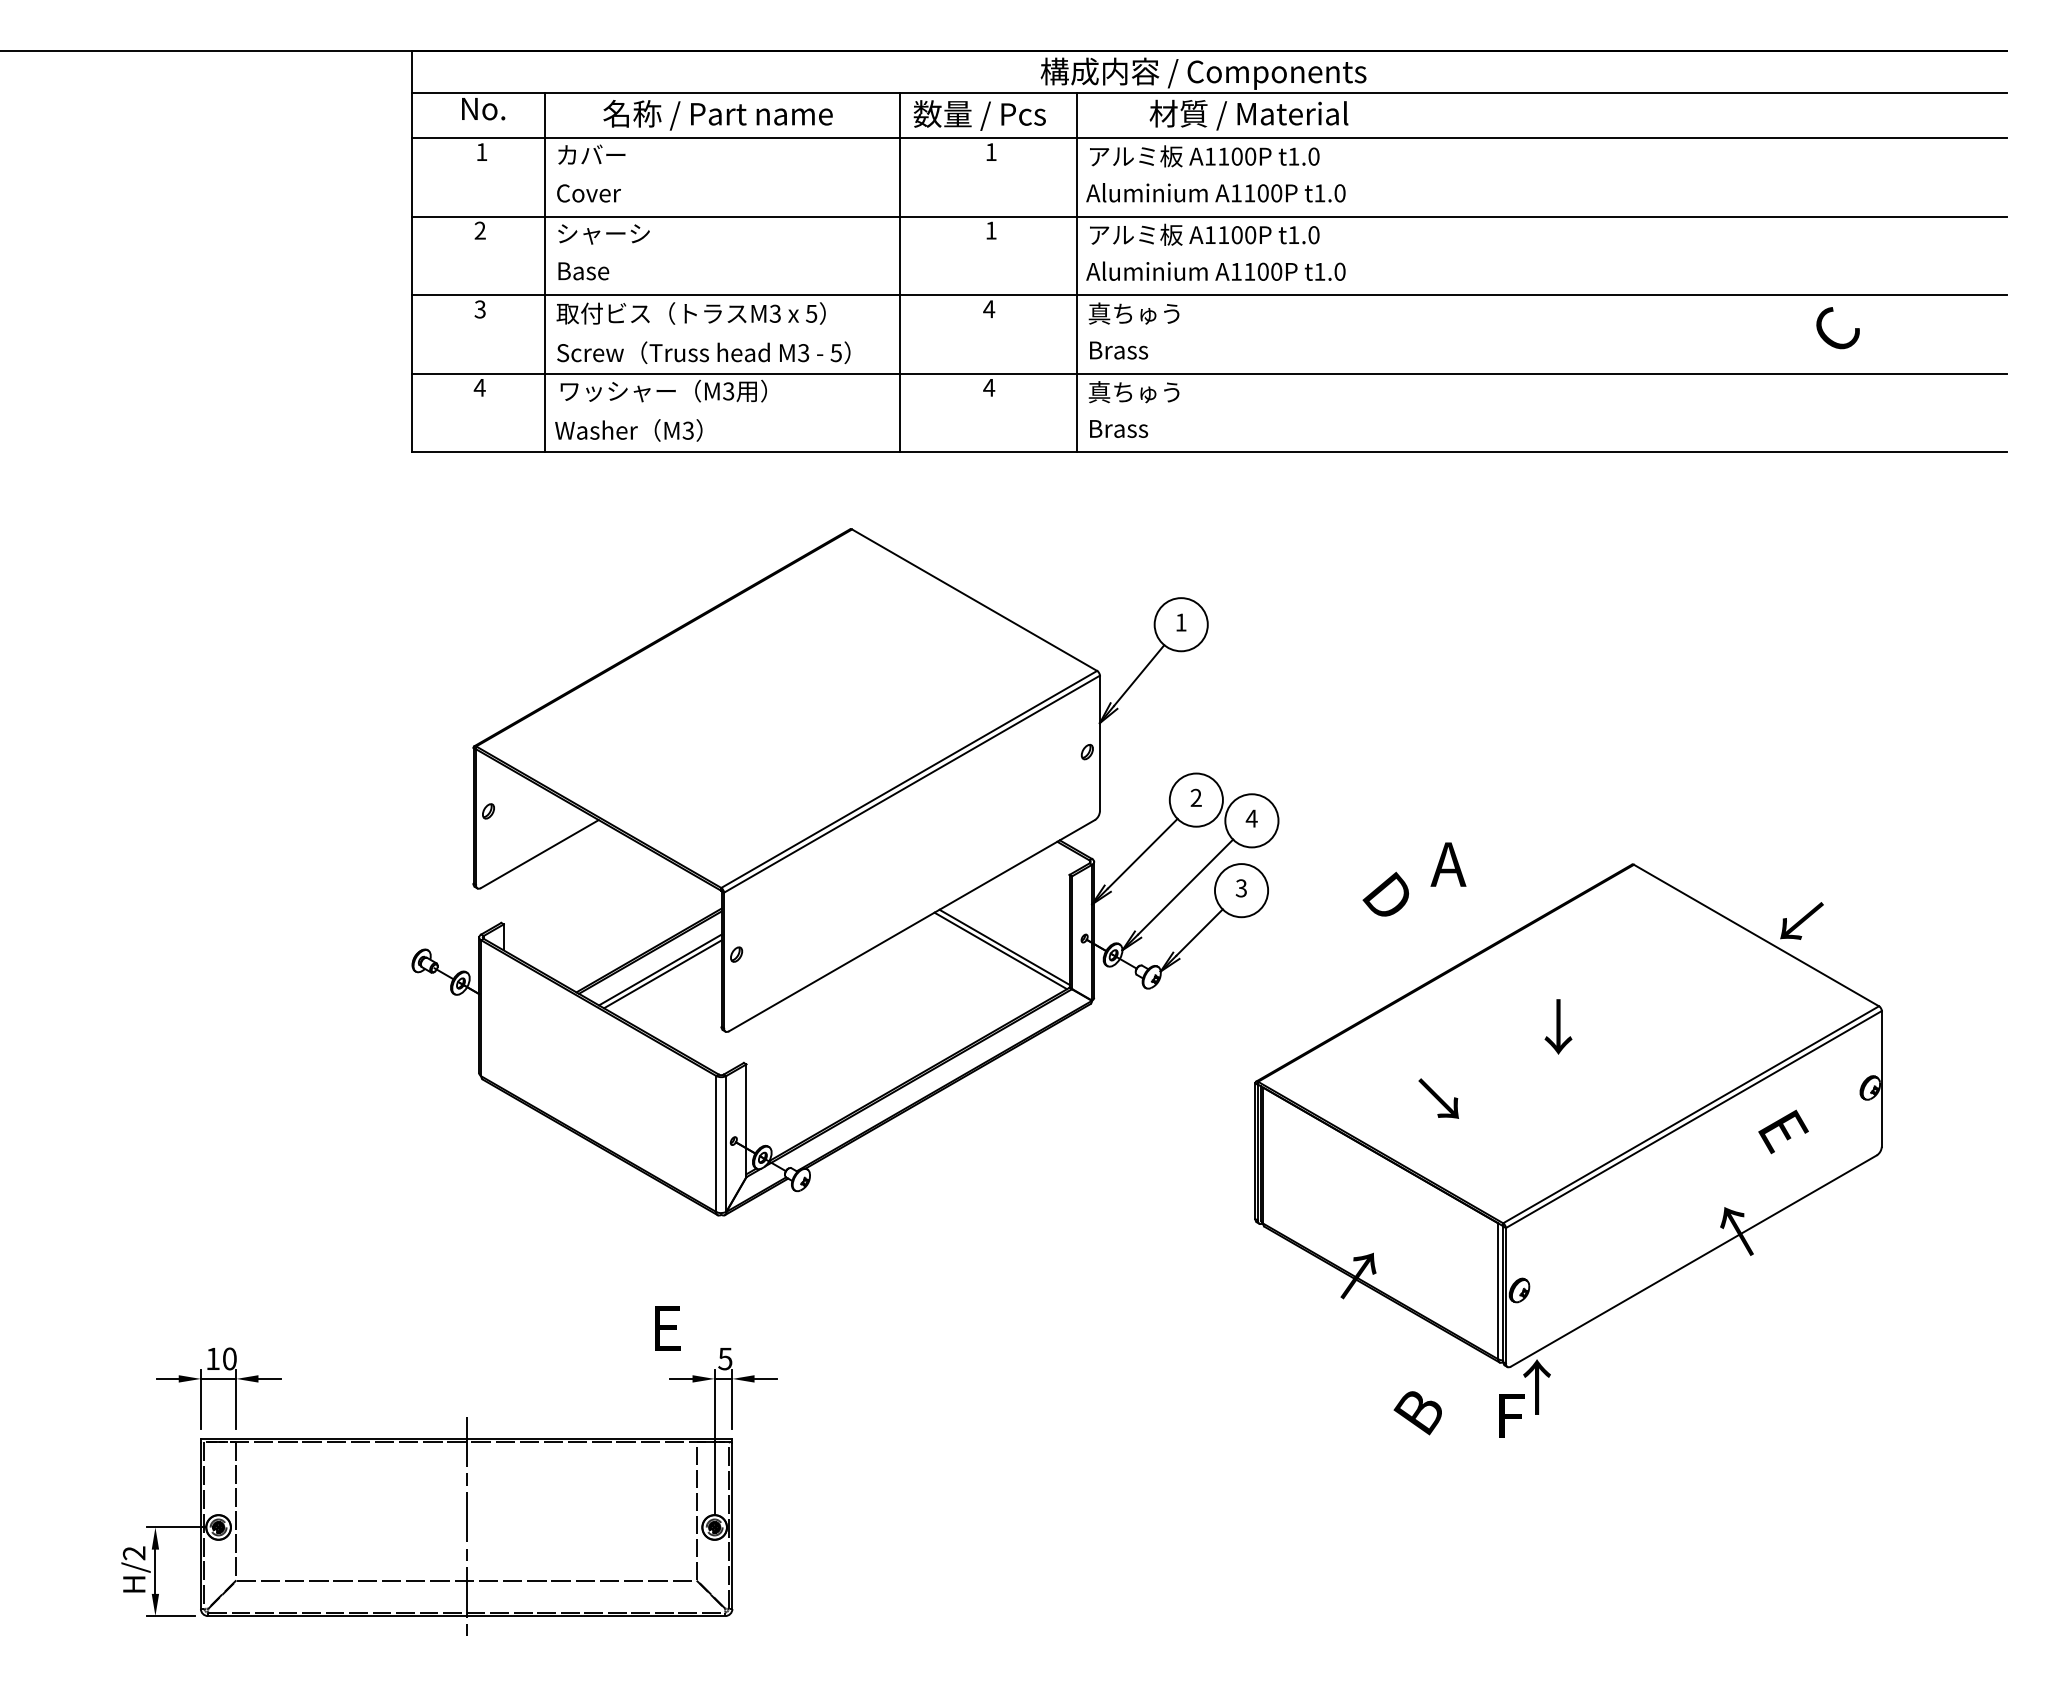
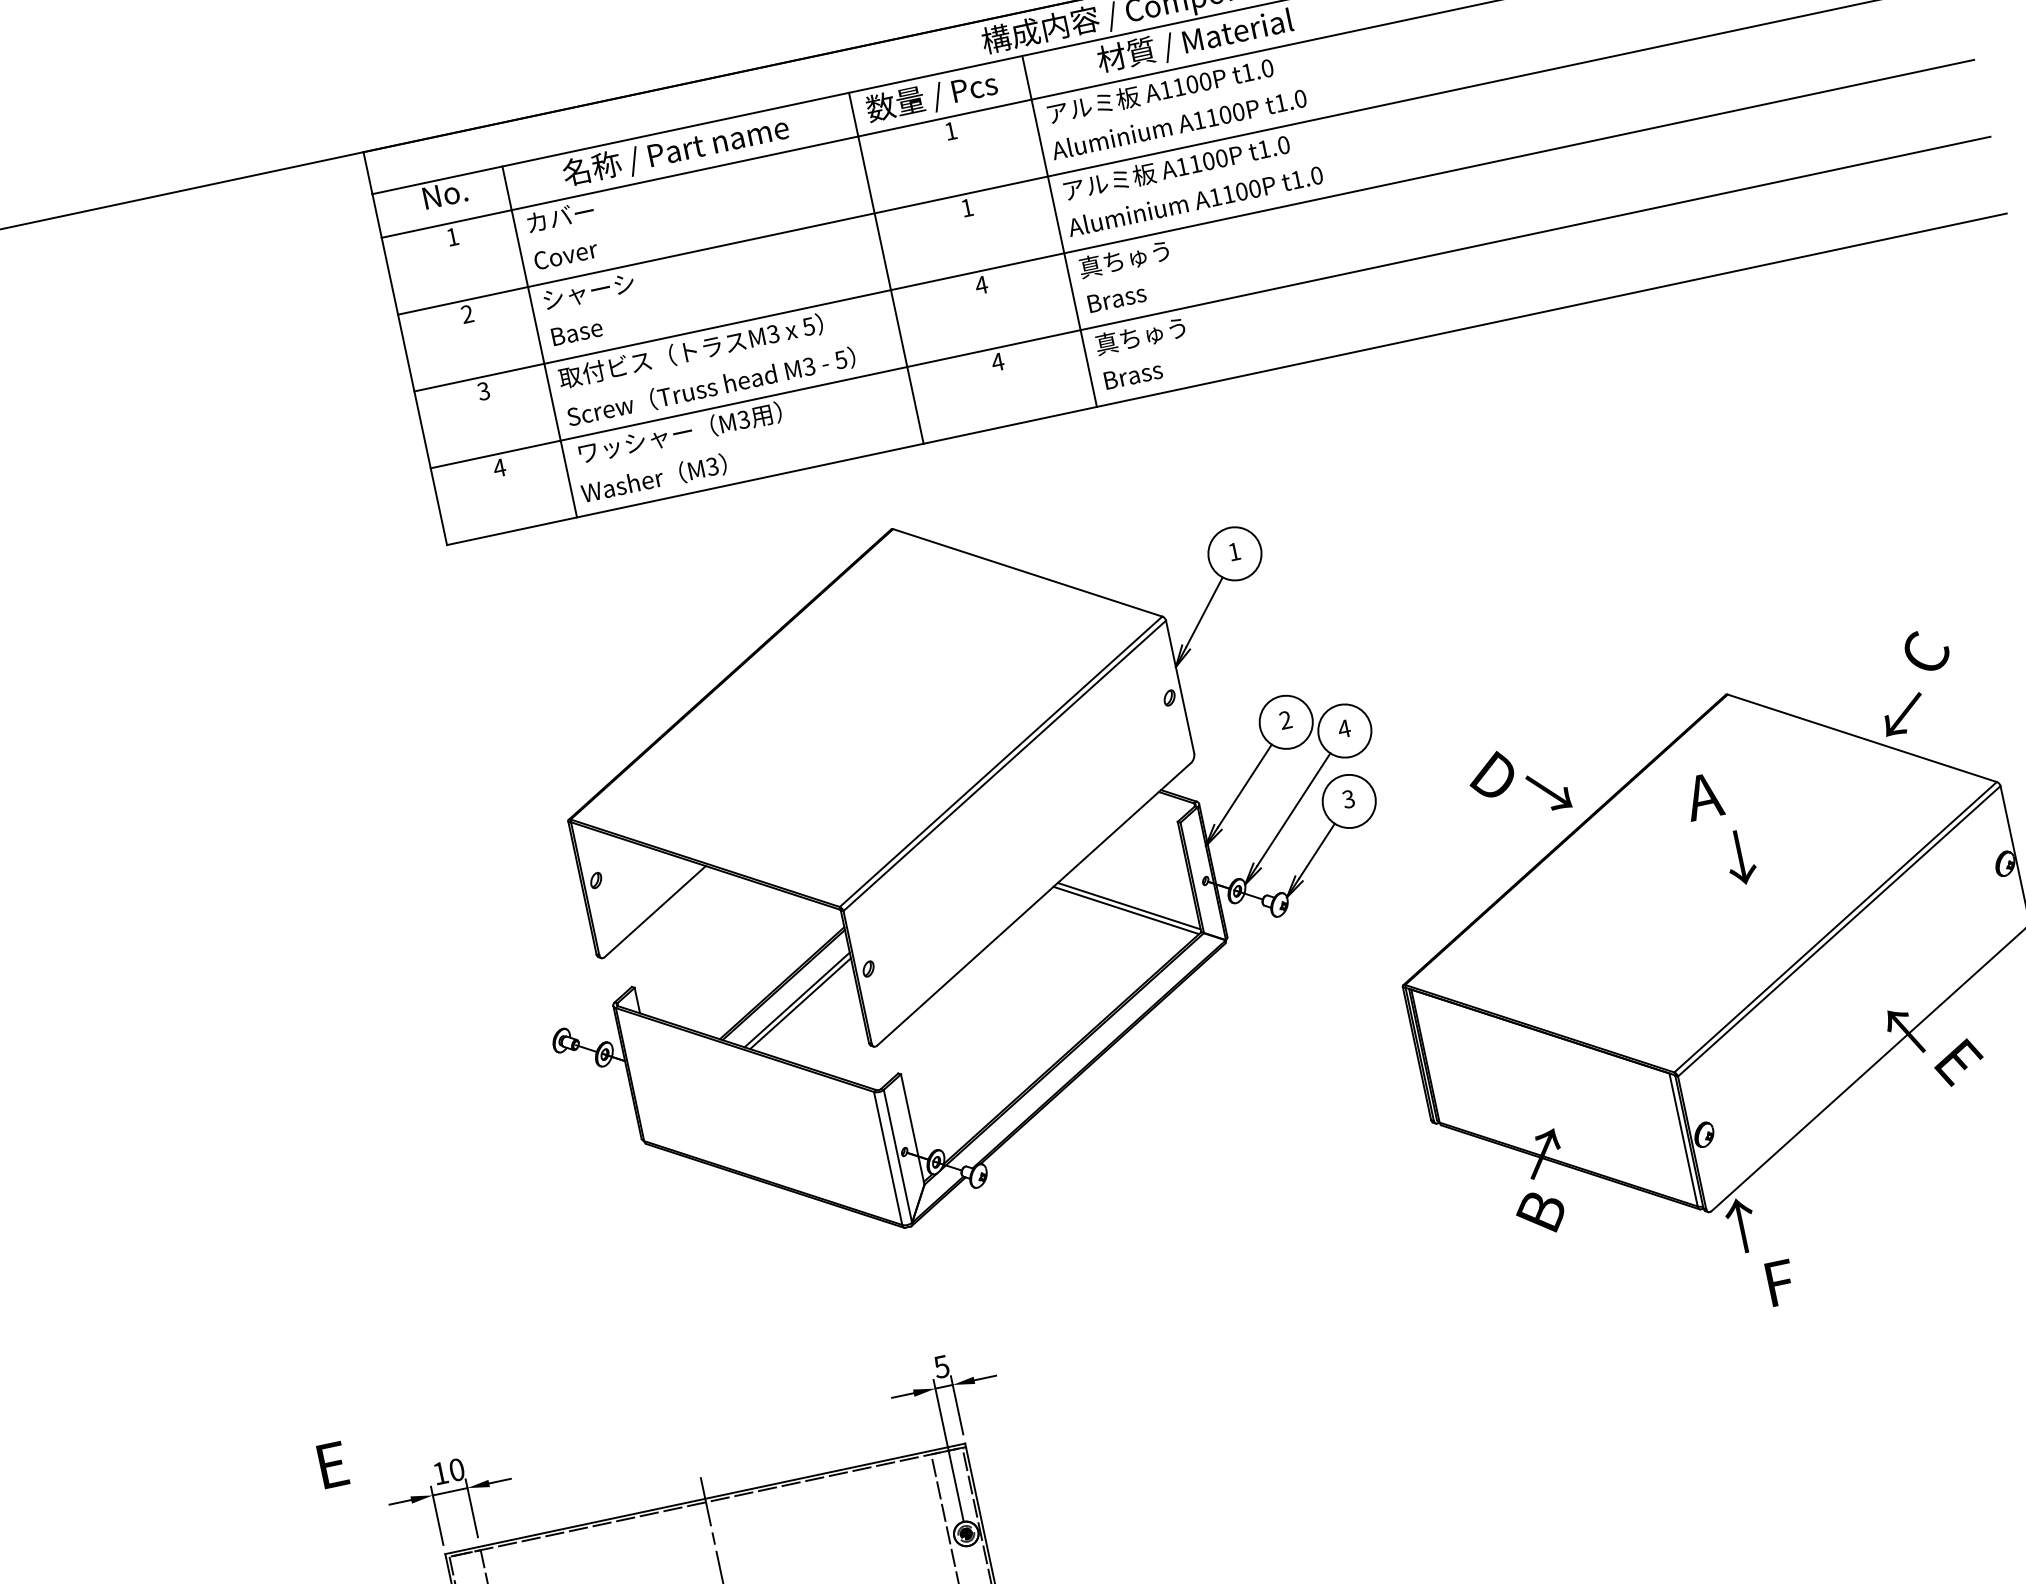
text: (1837, 328) -> (1926, 651), moved
text: (1448, 864) -> (1703, 796), moved
text: (1558, 1026) -> (1740, 857), moved
text: (1438, 1098) -> (1548, 791), moved
text: (1783, 1131) -> (1958, 1062), moved
text: (667, 1328) -> (332, 1465), moved
text: (1417, 1413) -> (1540, 1213), moved
text: (1511, 1415) -> (1780, 1282), moved

